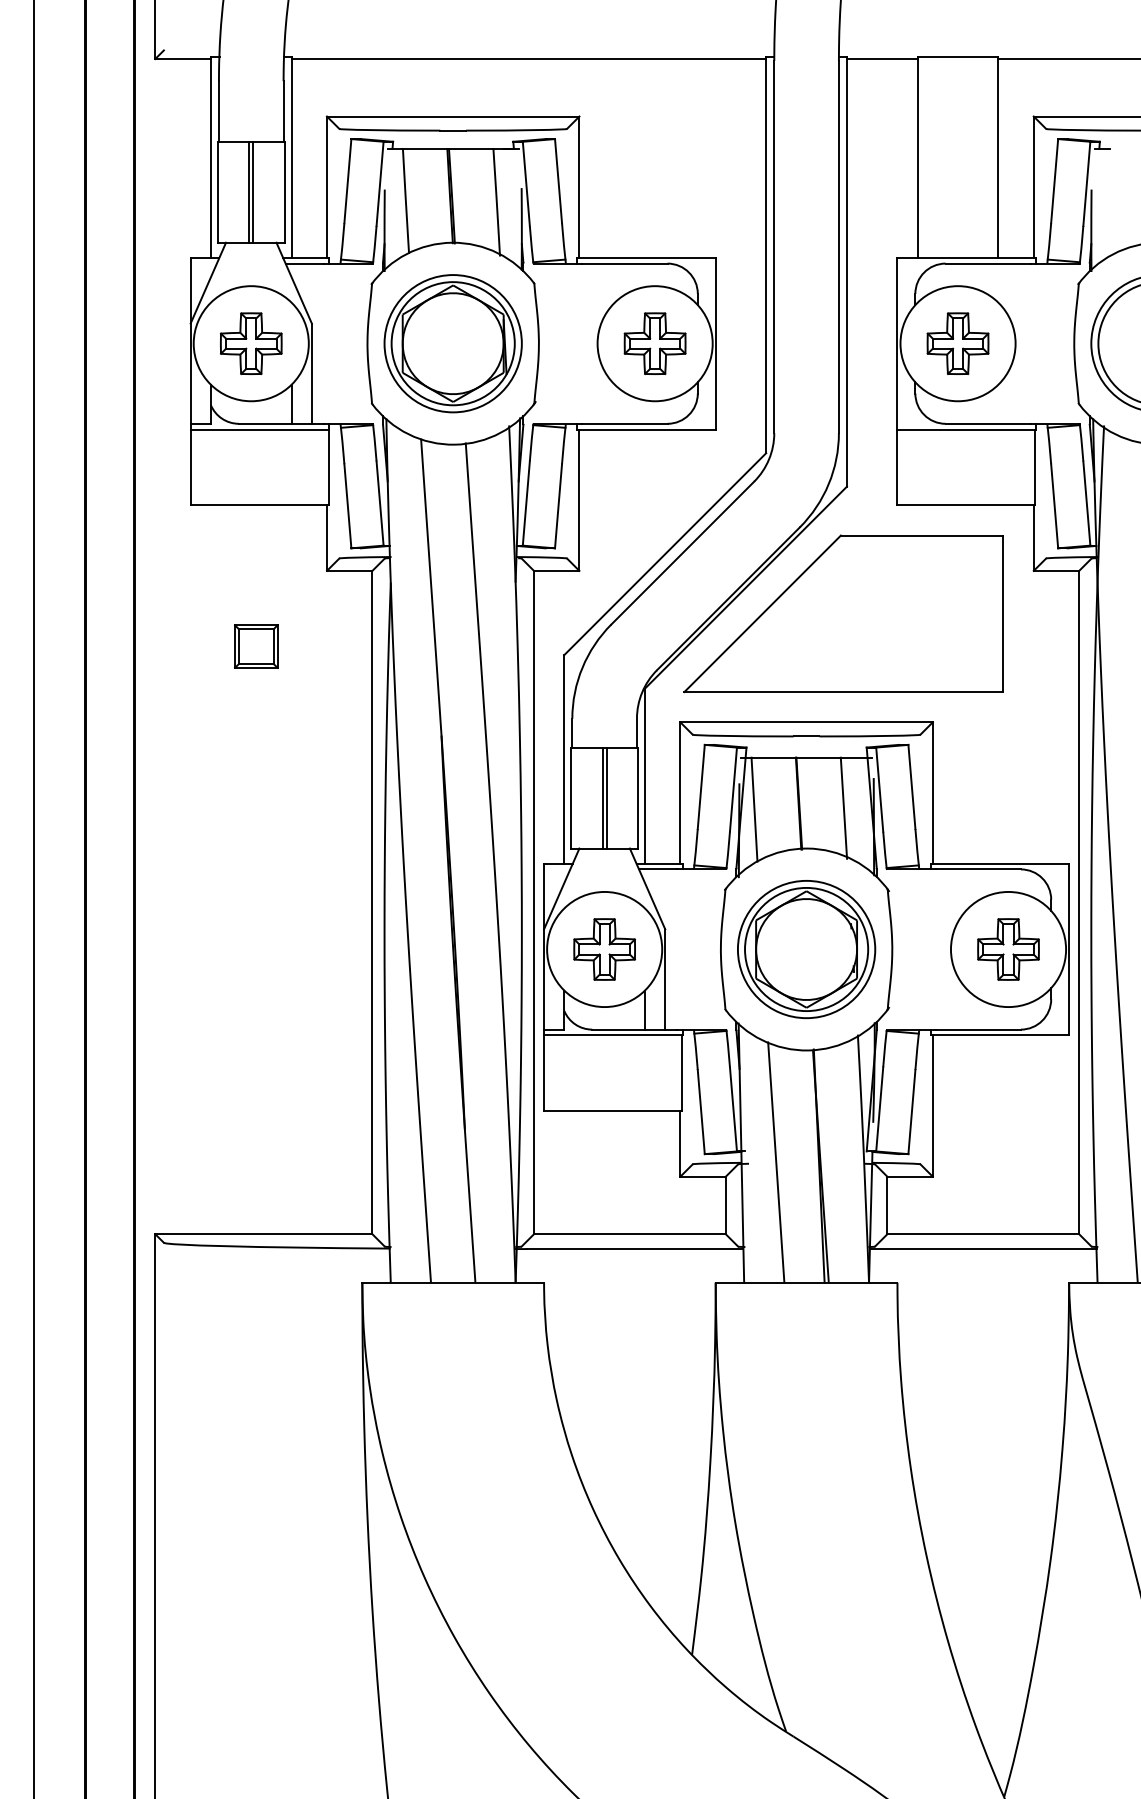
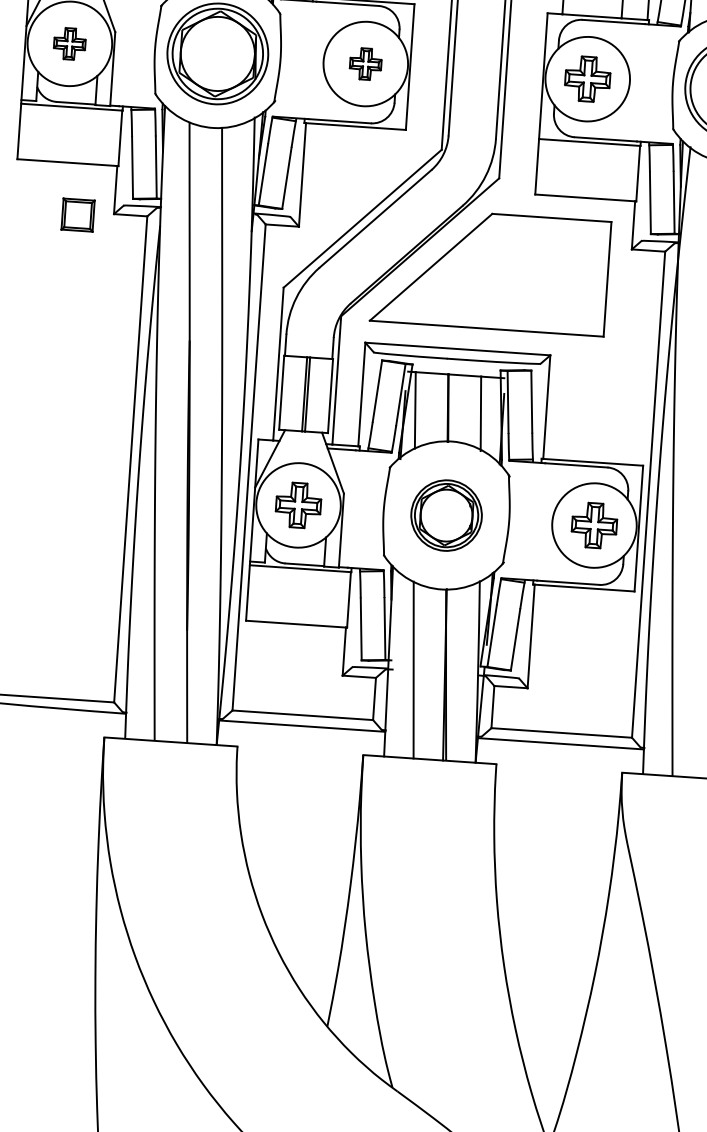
part: (250, 343) -> (69, 43), size x0.7
part: (654, 343) -> (365, 63), size x0.7
part: (256, 646) -> (78, 215), moved
part: (806, 949) -> (446, 515), size x0.7

